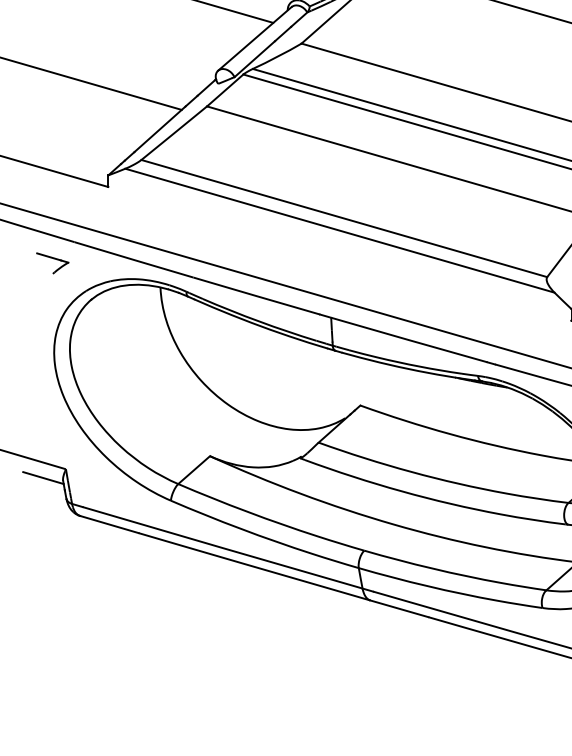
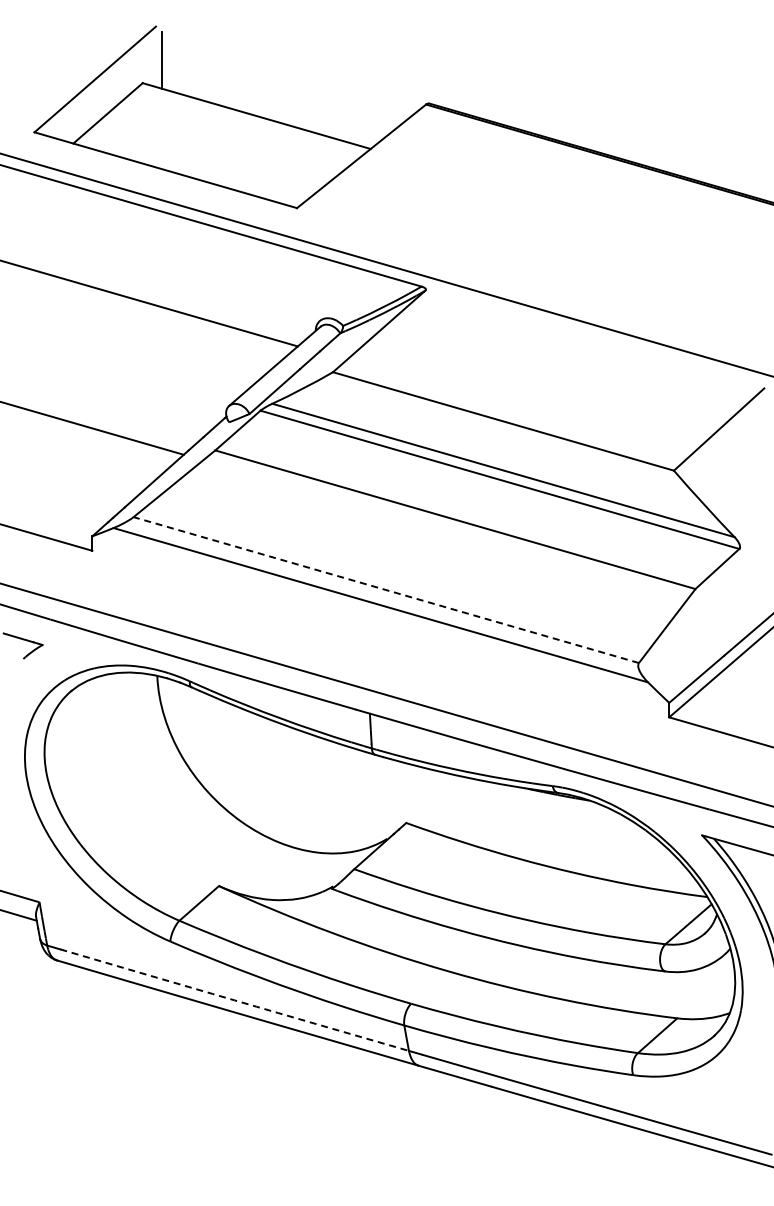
line: (343, 218) -> (385, 589), solid -> dashed
arc: (222, 548) -> (234, 1000), solid -> dashed

